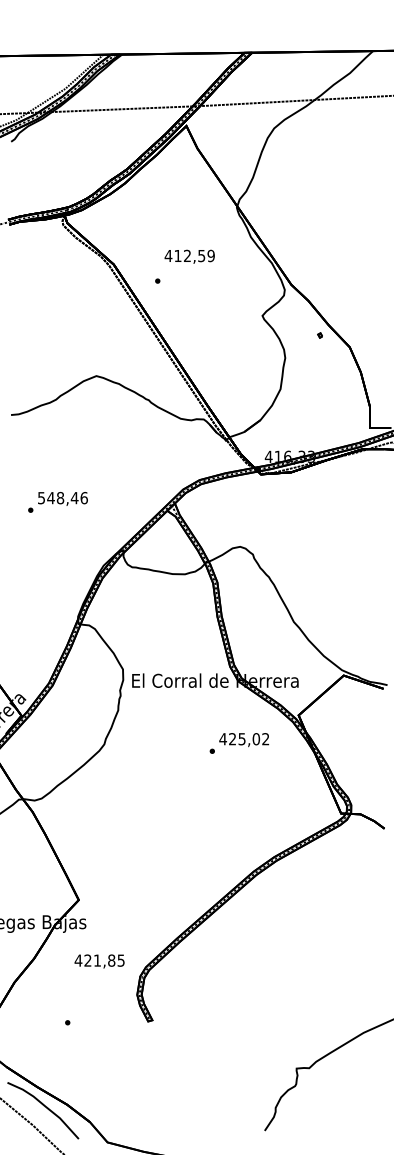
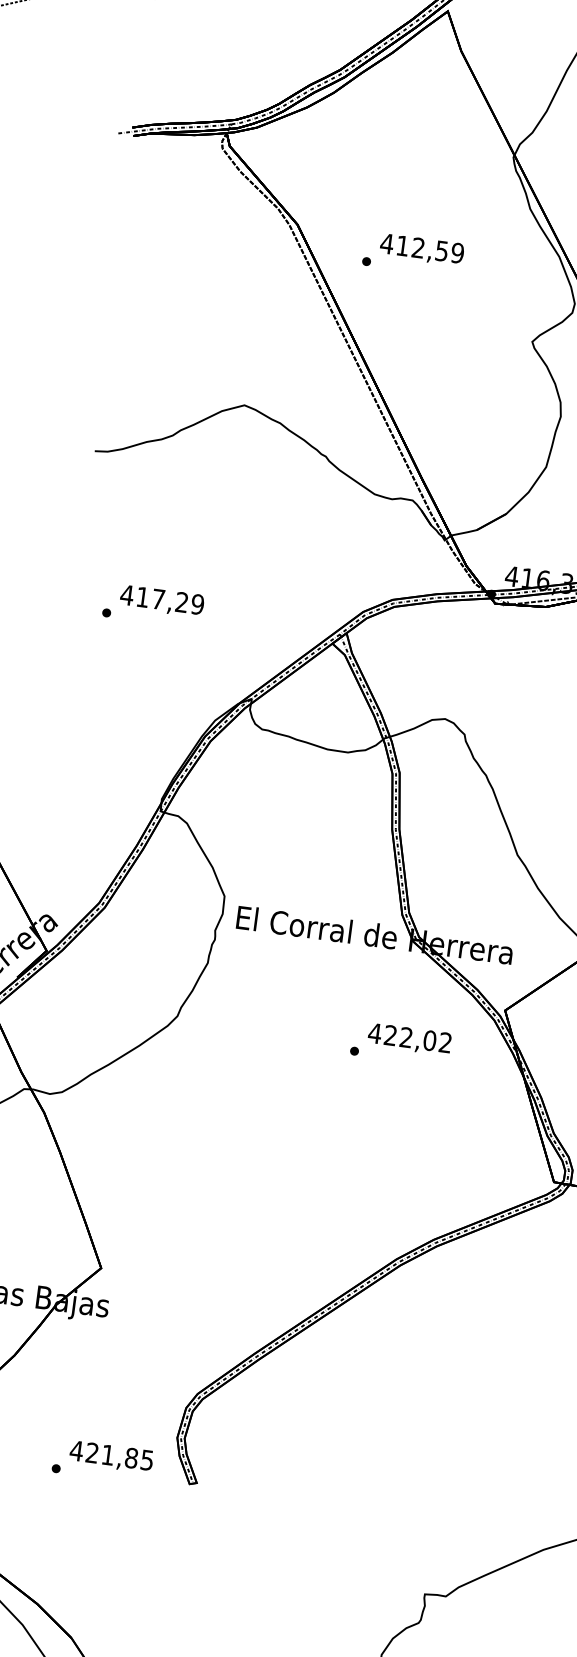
text: (189, 256) -> (421, 249), moved
text: (62, 497) -> (161, 598), 548,46 -> 417,29
text: (241, 739) -> (405, 1038), 425,02 -> 422,02
text: (99, 961) -> (111, 1456), moved

